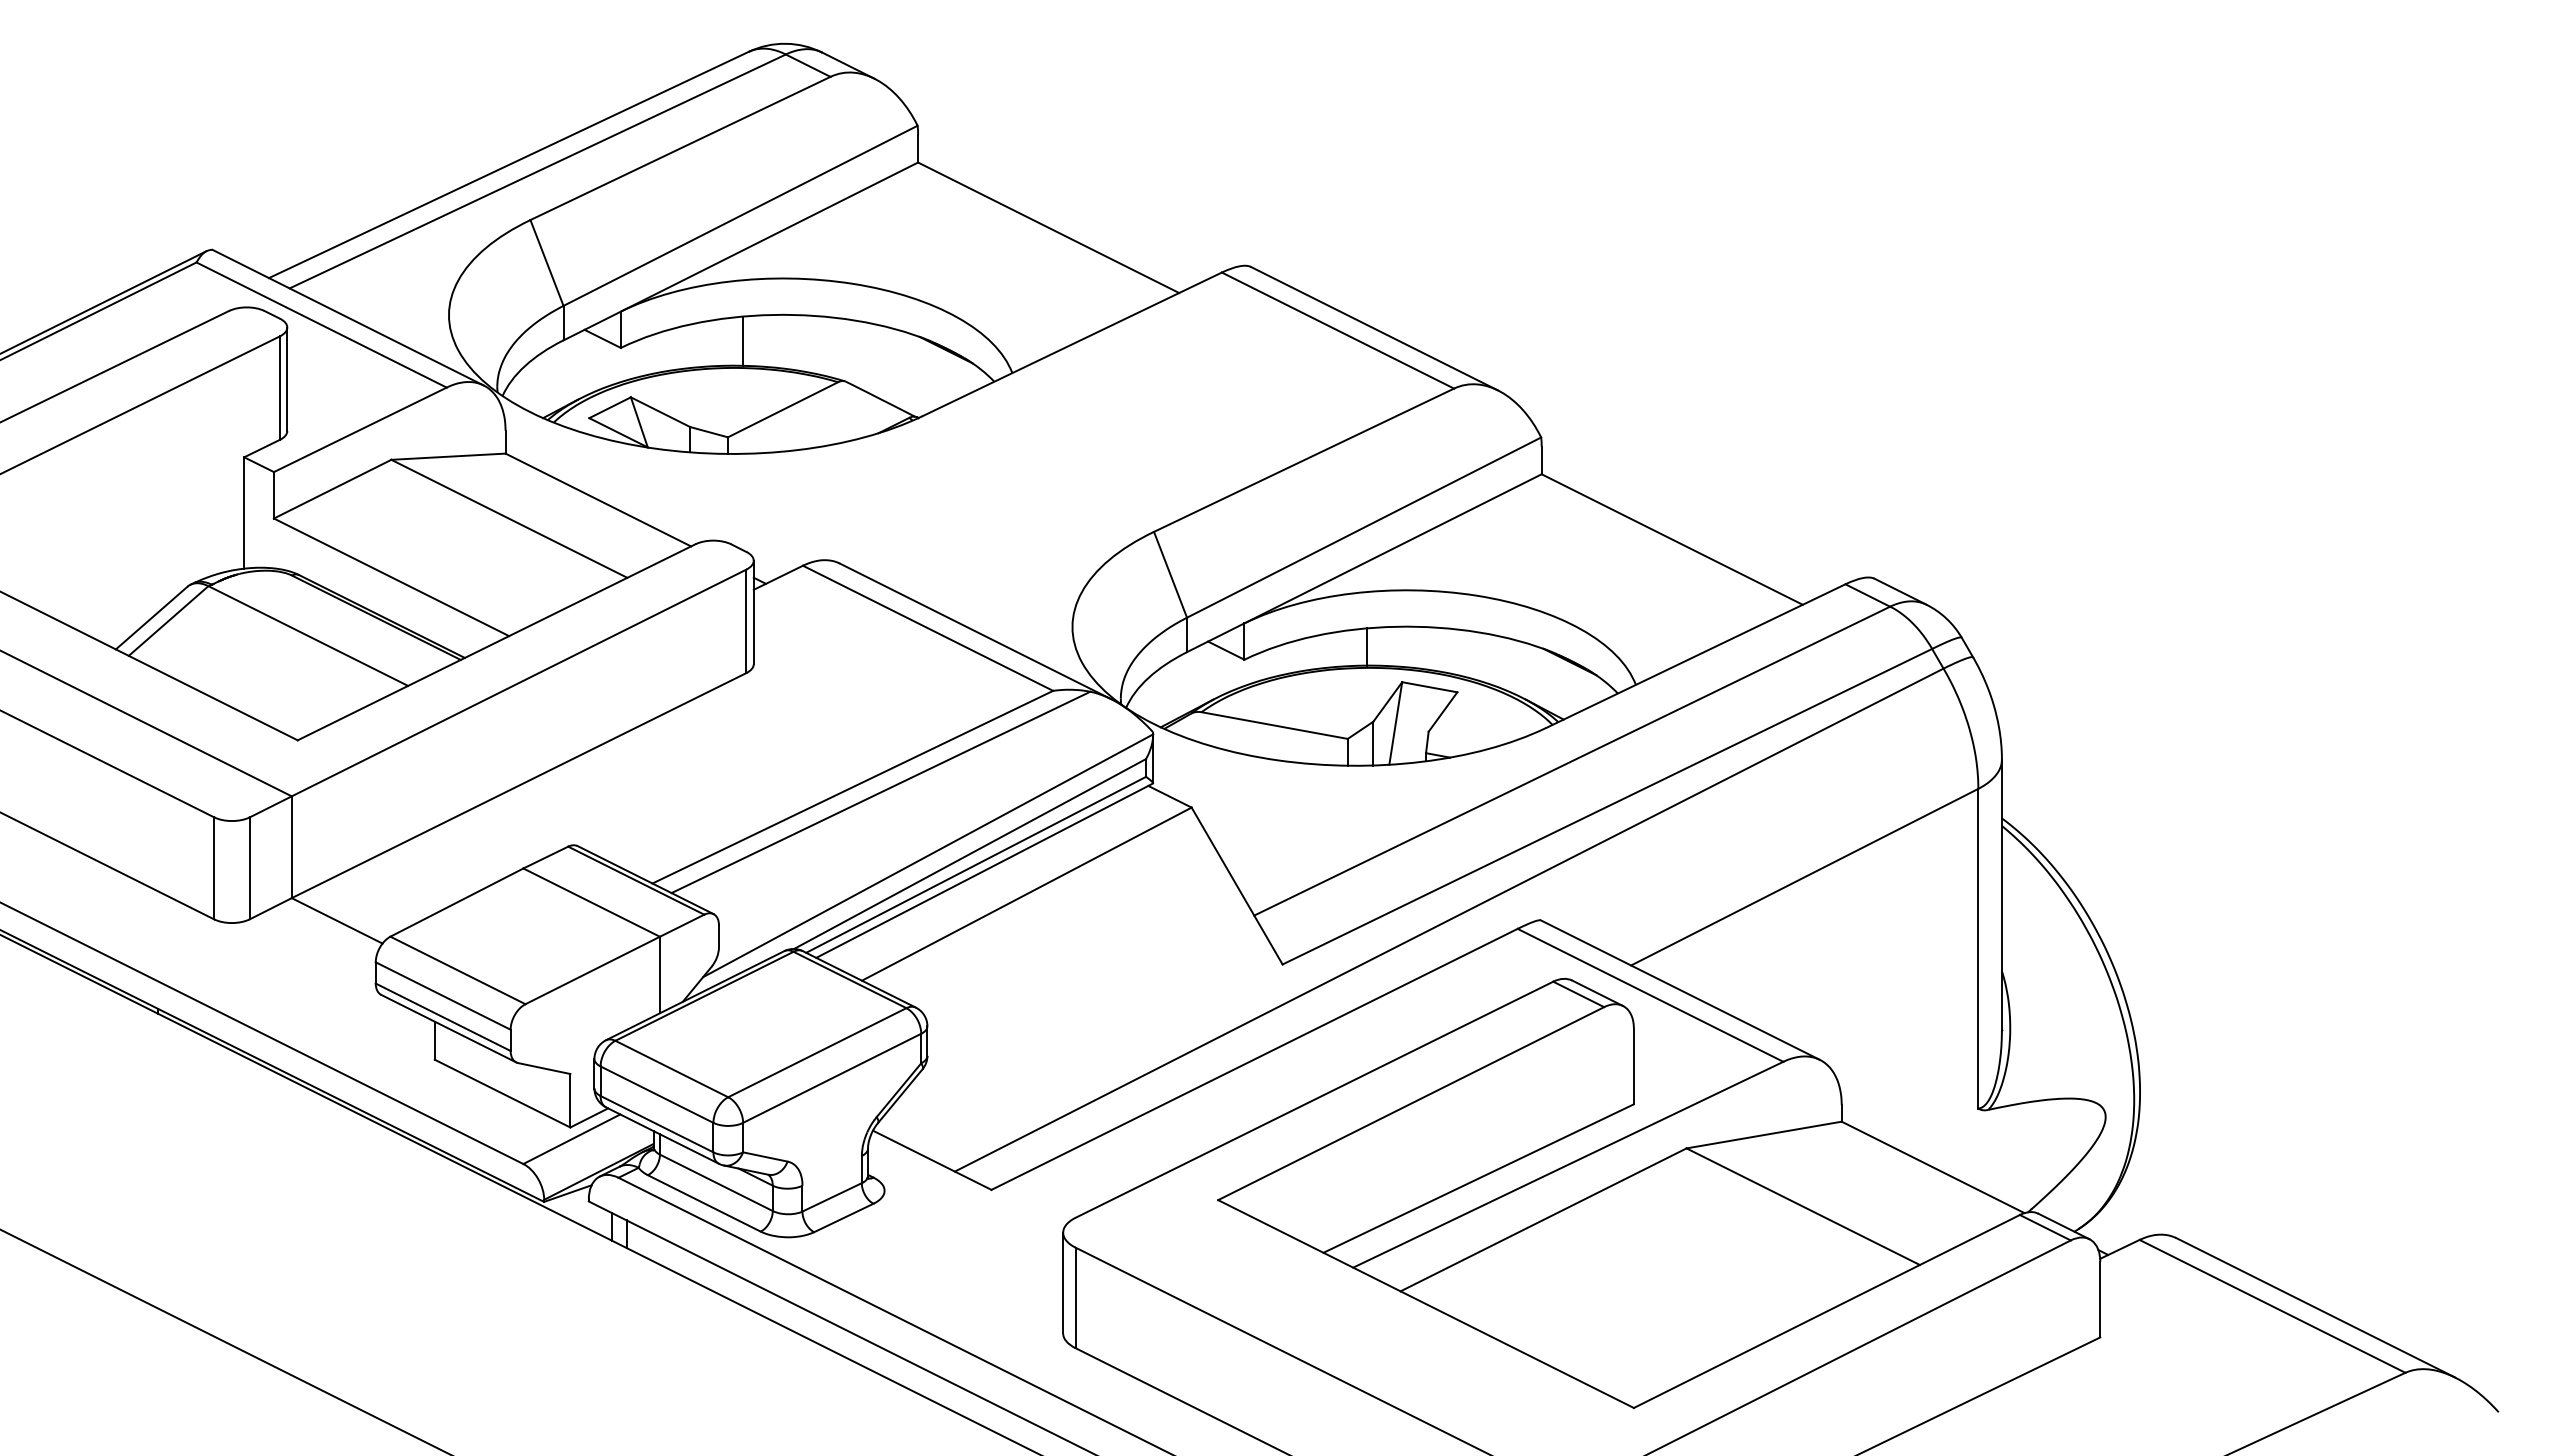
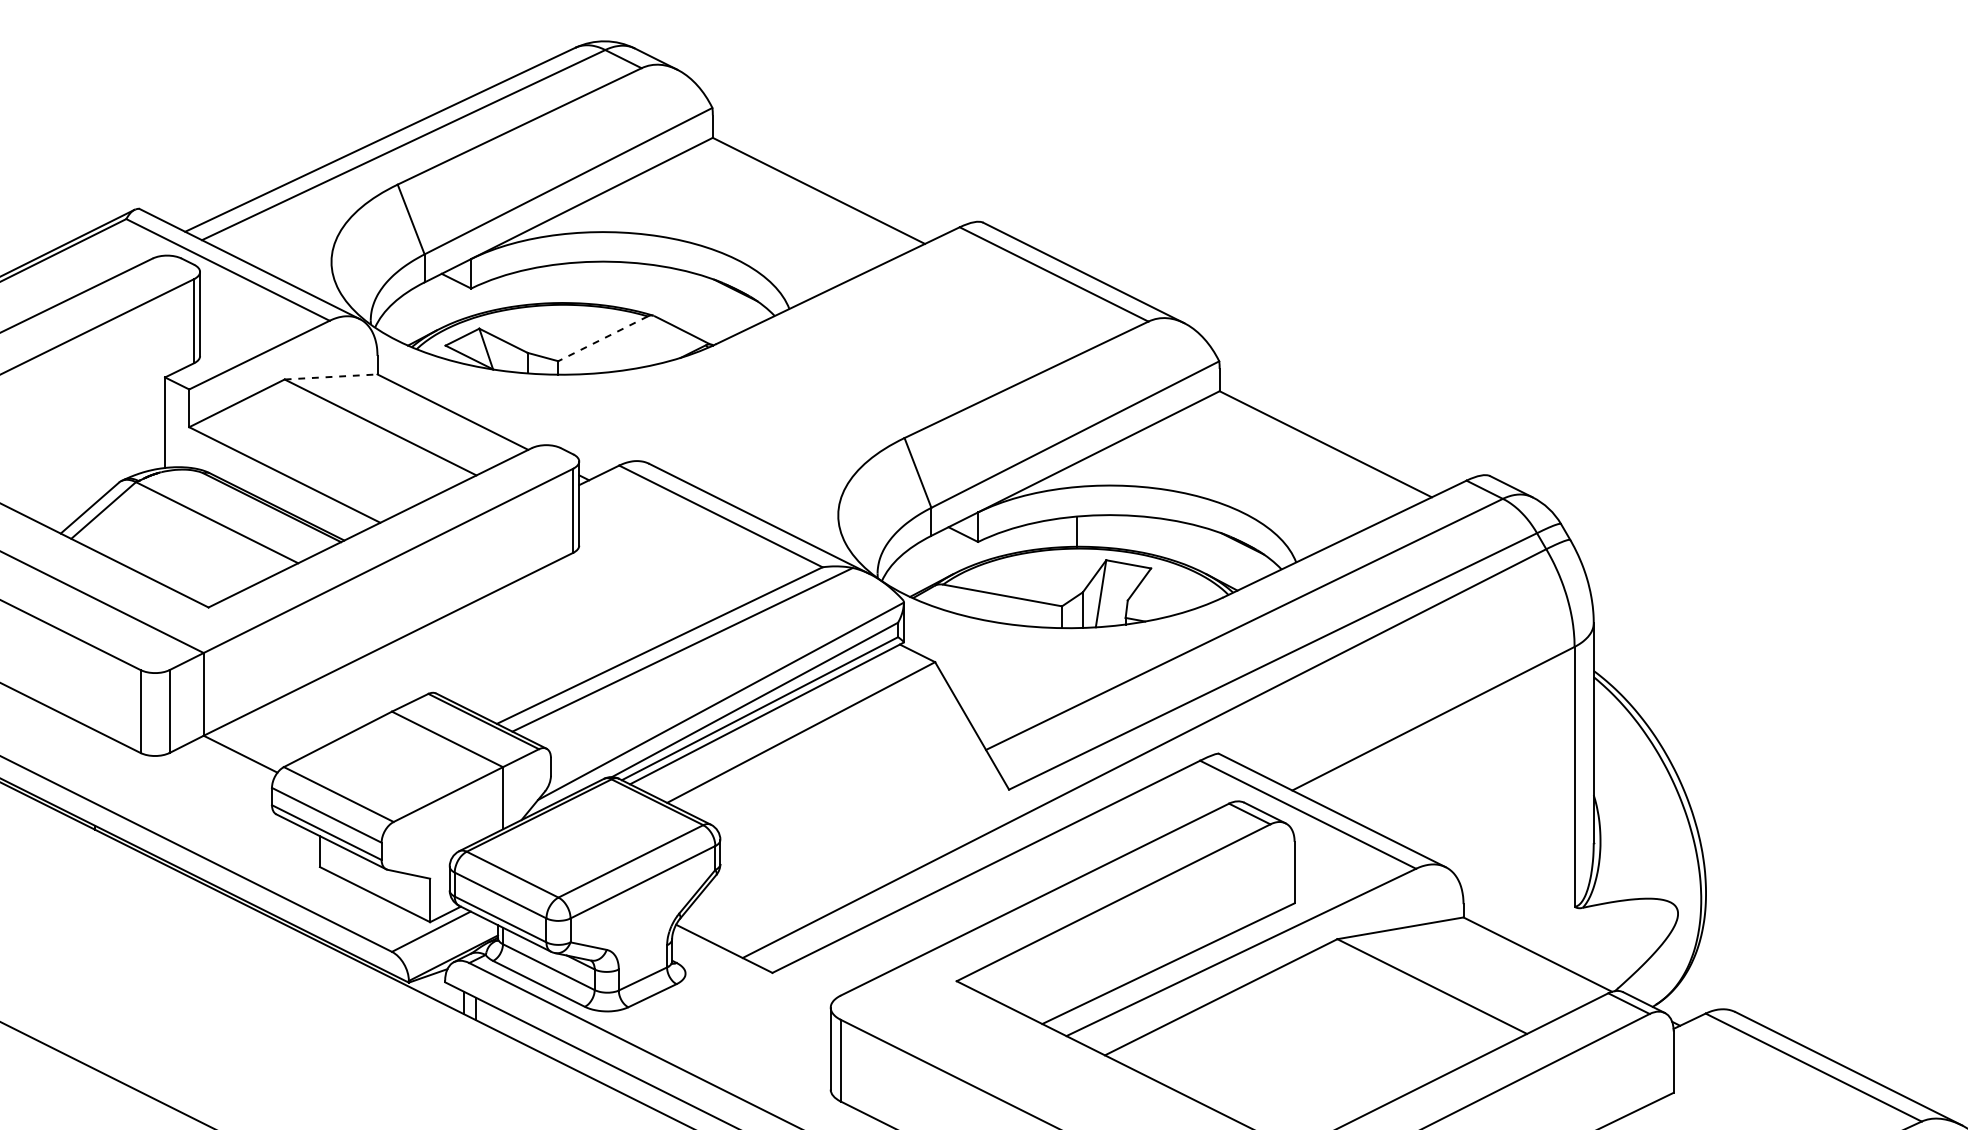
line: (743, 340) -> (570, 282), removed
line: (783, 409) -> (603, 338), solid -> dashed
line: (448, 456) -> (331, 376), solid -> dashed

